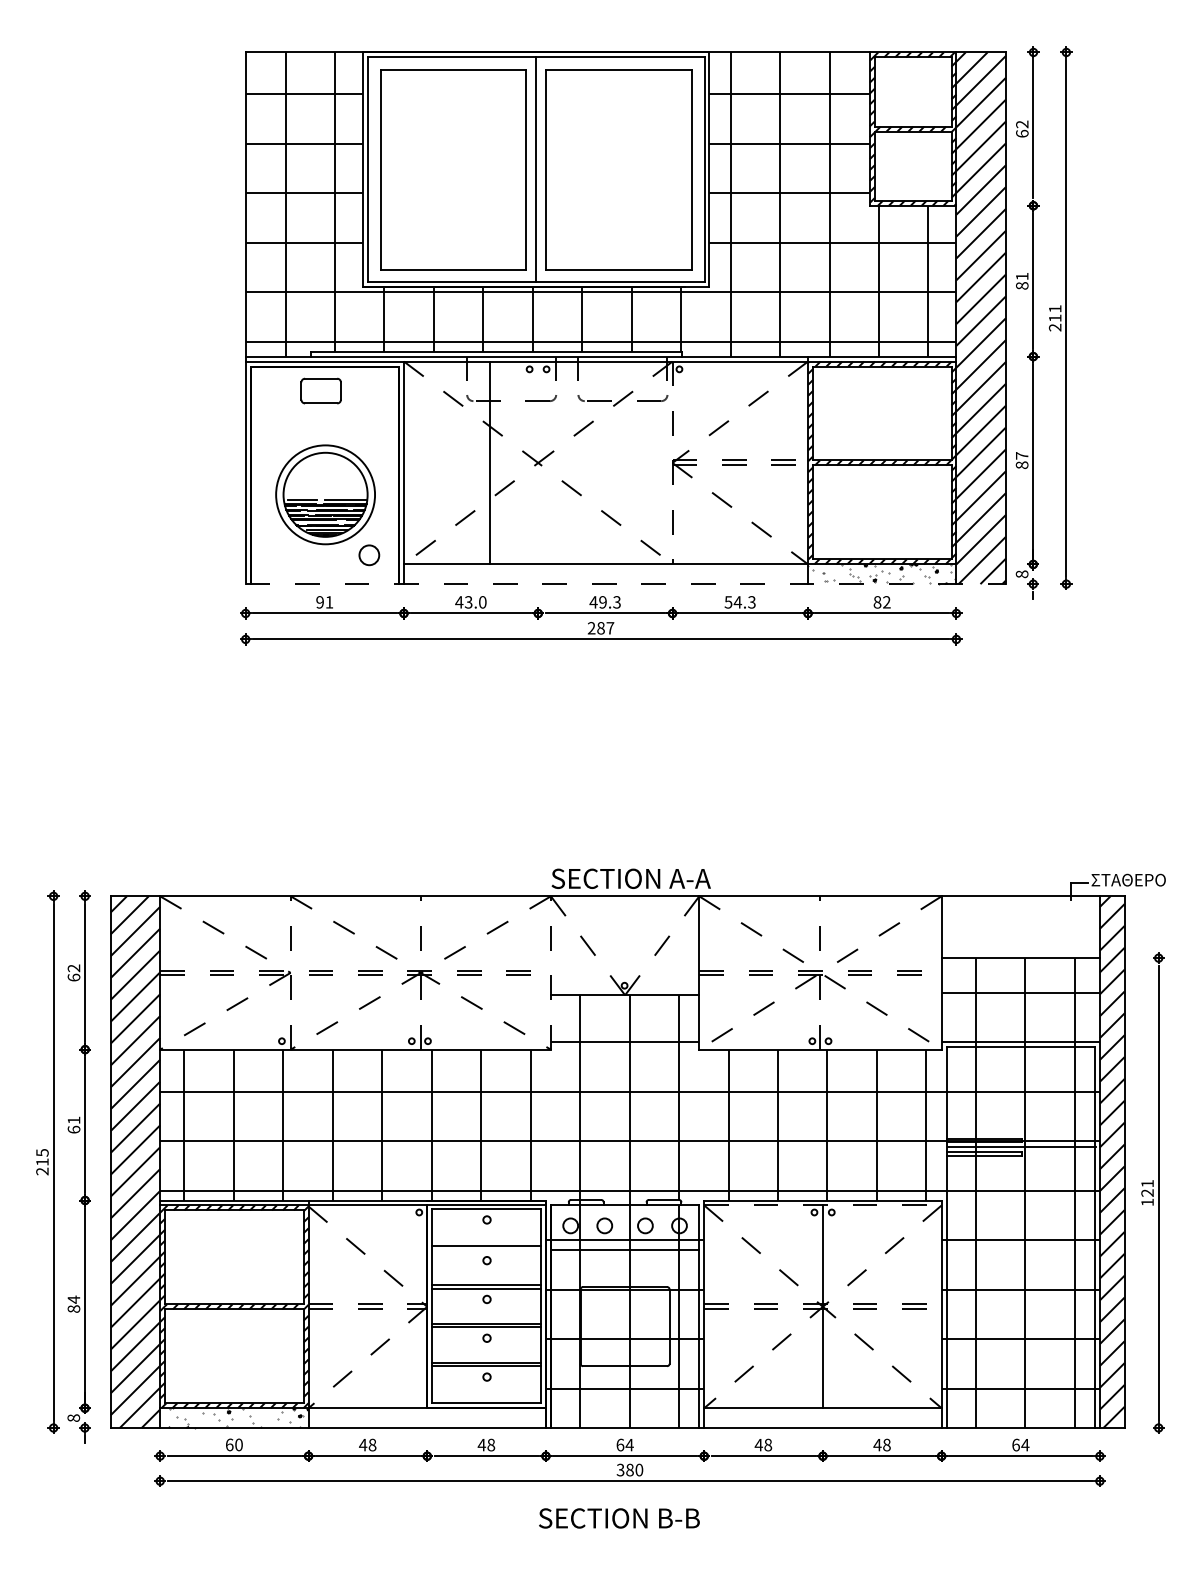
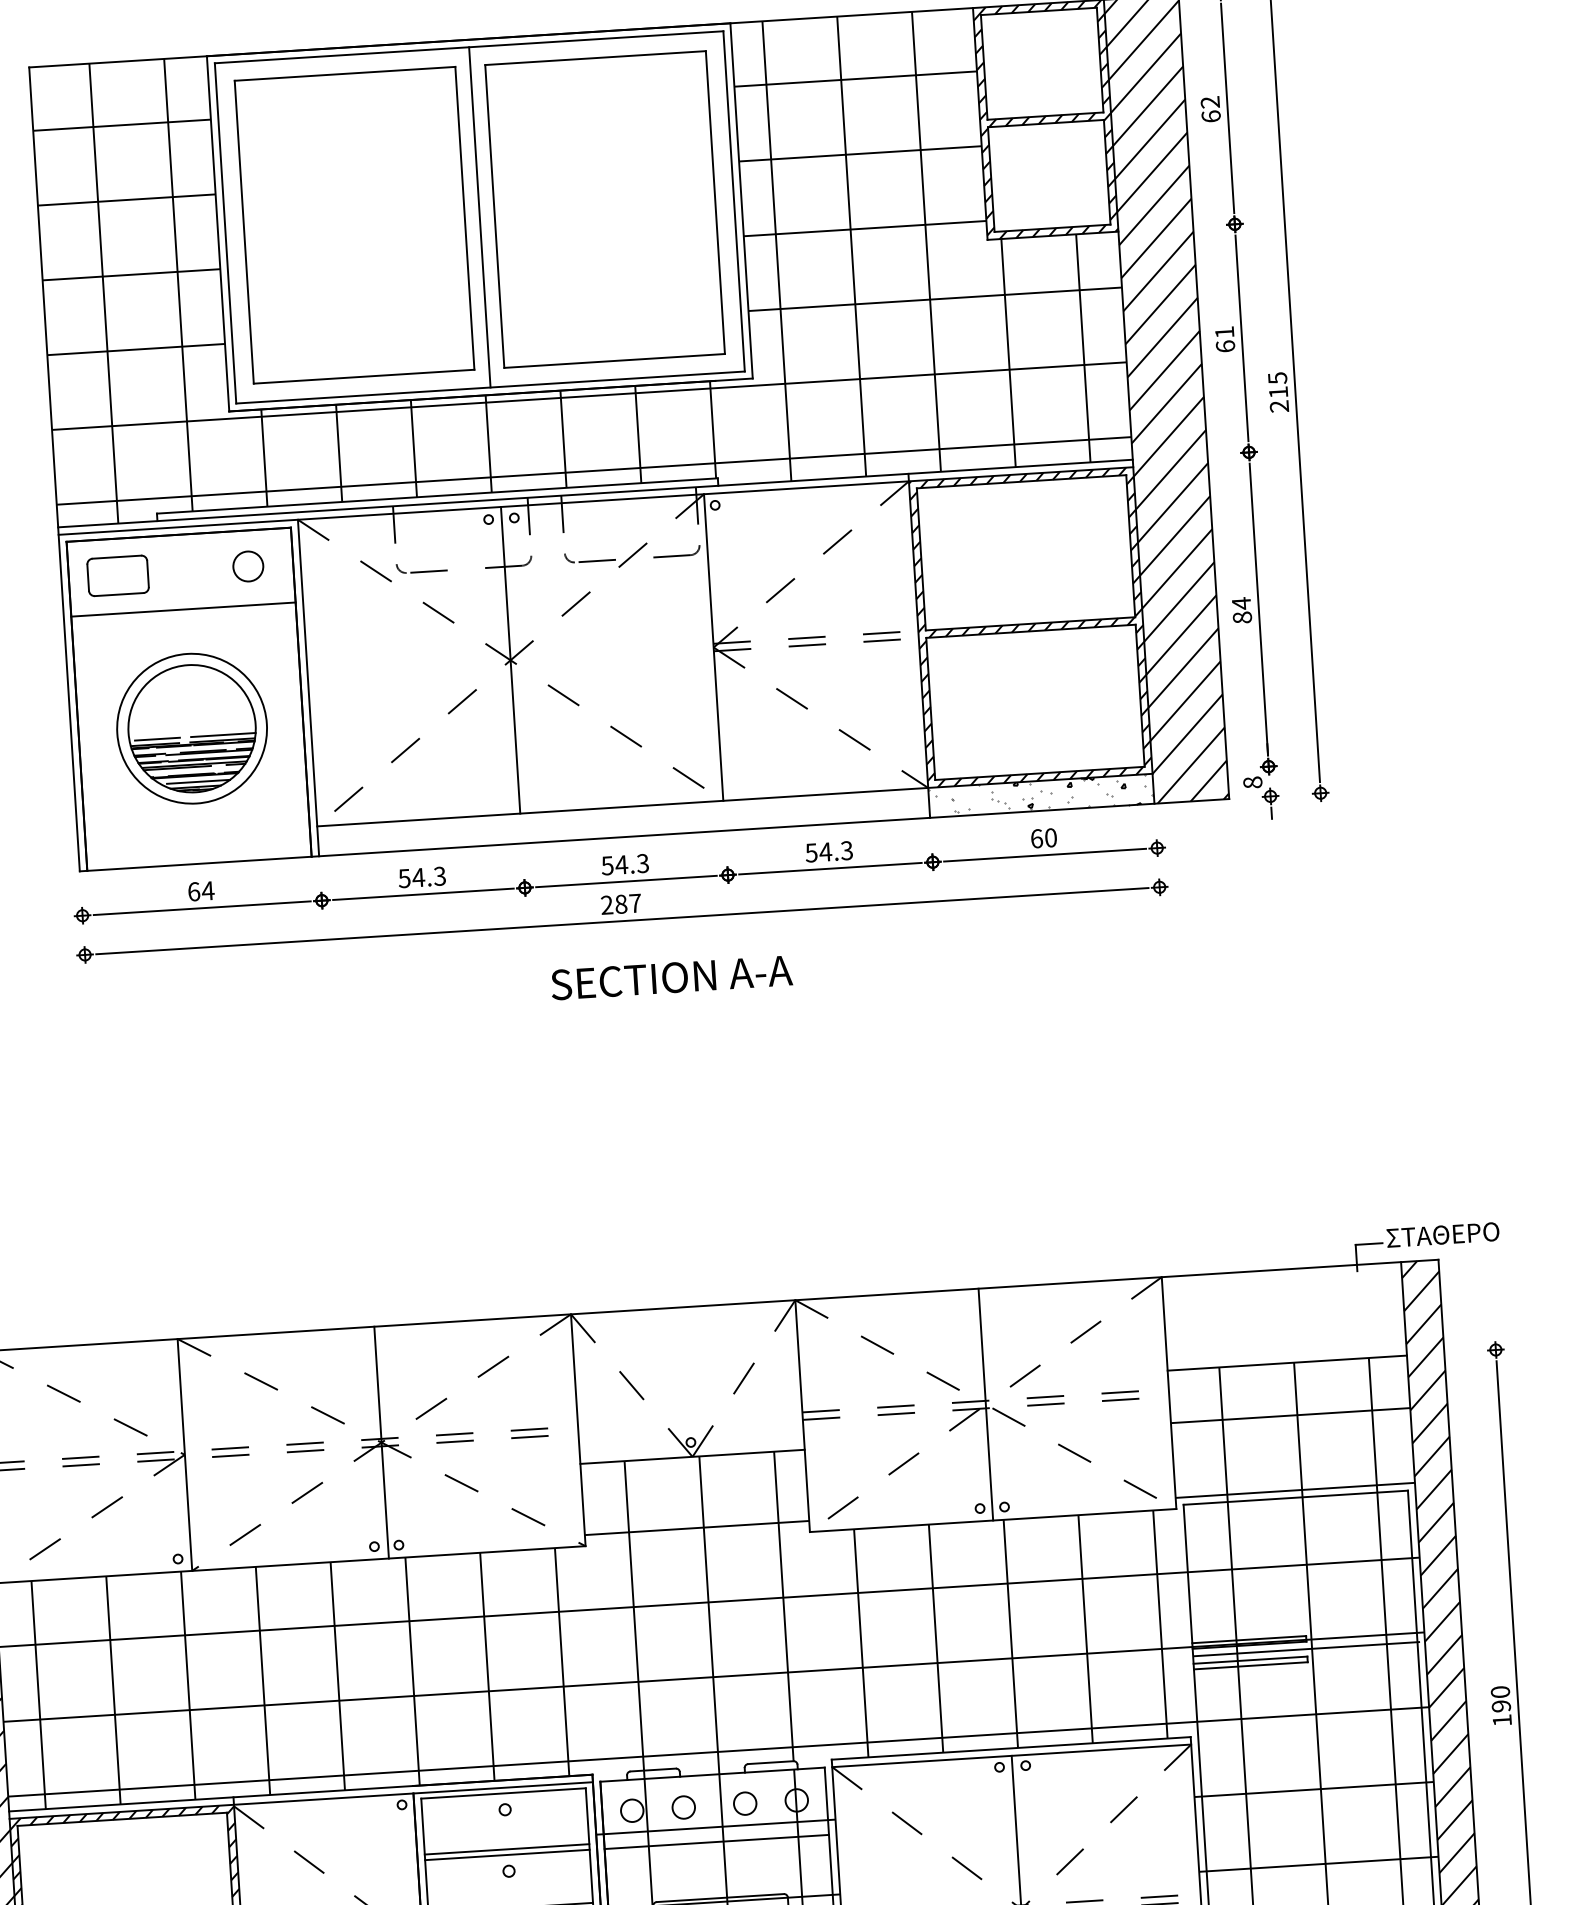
text: (1022, 285) -> (1225, 345), 81 -> 61
text: (1055, 308) -> (1278, 377), 211 -> 215
part: (320, 390) -> (117, 575), moved
line: (324, 415) -> (182, 608), added
text: (1022, 455) -> (1242, 602), 87 -> 84
line: (490, 462) -> (510, 659), moved
line: (672, 463) -> (713, 648), dashed -> solid
circle: (369, 555) -> (248, 566), moved
line: (626, 584) -> (655, 835), dashed -> solid
text: (324, 602) -> (200, 891), 91 -> 64
text: (470, 602) -> (421, 877), 43.0 -> 54.3
text: (598, 602) -> (614, 865), 49.3 -> 54.3
text: (881, 602) -> (1042, 838), 82 -> 60
text: (630, 878) -> (670, 977), moved
line: (290, 972) -> (184, 1454), dashed -> solid
line: (420, 972) -> (381, 1441), dashed -> solid
line: (550, 972) -> (577, 1429), dashed -> solid
line: (820, 972) -> (985, 1403), dashed -> solid
text: (1147, 1187) -> (1500, 1697), 121 -> 190
line: (822, 1205) -> (1011, 1755), dashed -> solid
line: (486, 1249) -> (507, 1854), added

